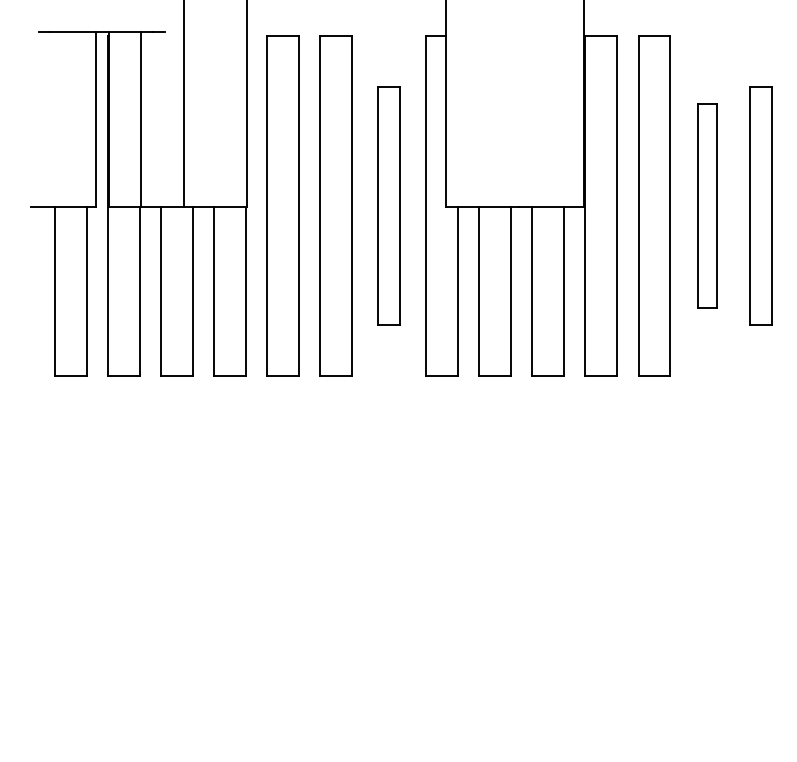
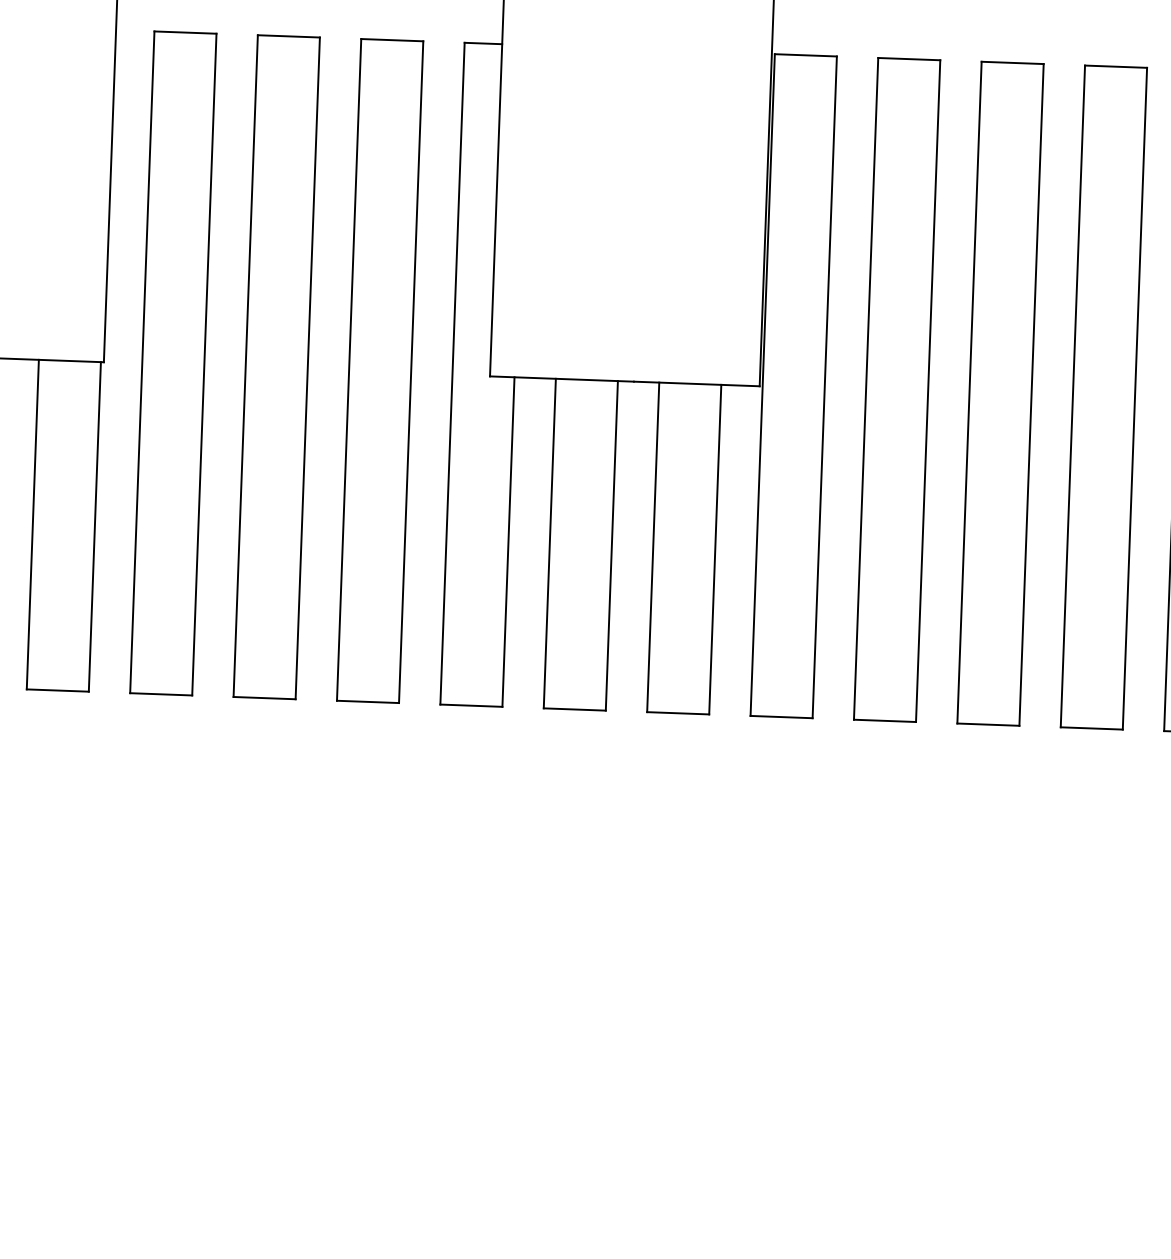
part: (388, 205) -> (378, 369), size x1.43
part: (707, 205) -> (1000, 392), size x1.67
part: (760, 205) -> (1103, 396), size x1.43

